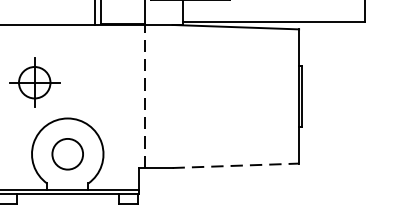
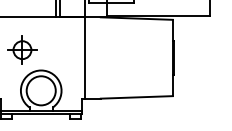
line: (145, 95) -> (85, 57), dashed -> solid
circle: (66, 153) -> (40, 90), size x1.67
line: (235, 165) -> (136, 97), dashed -> solid

